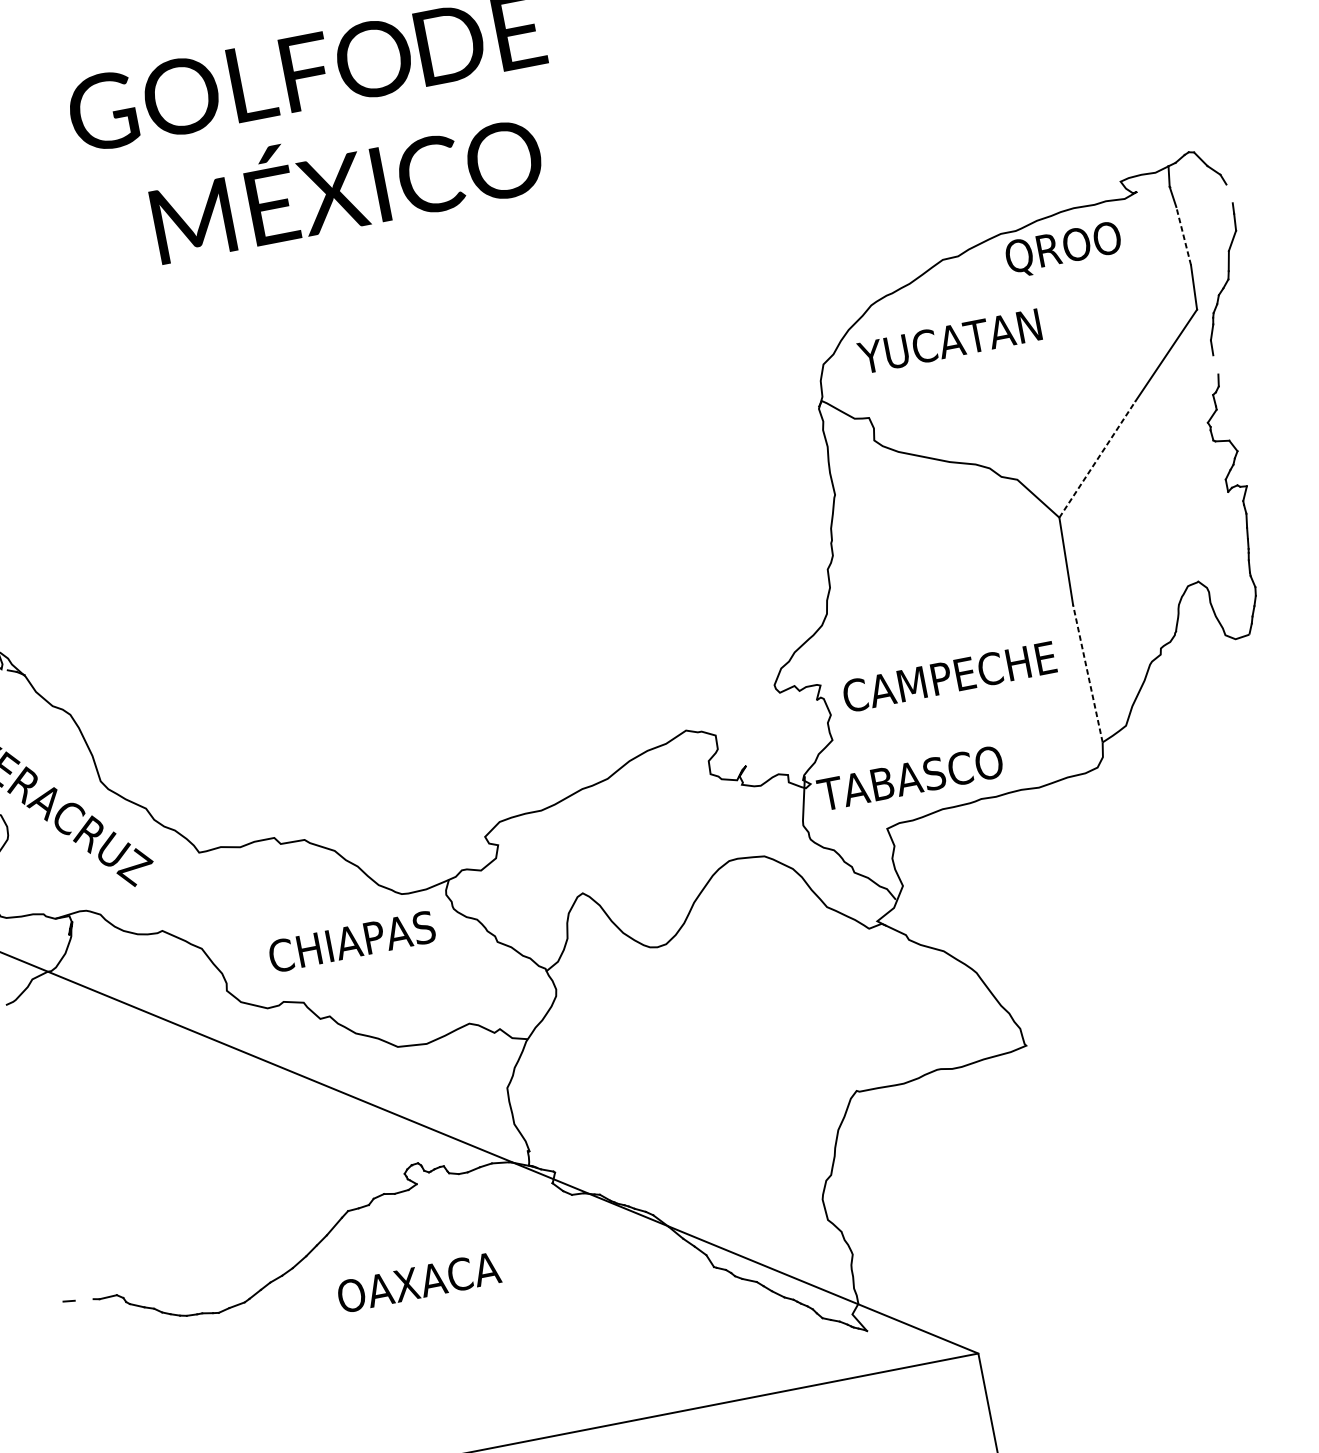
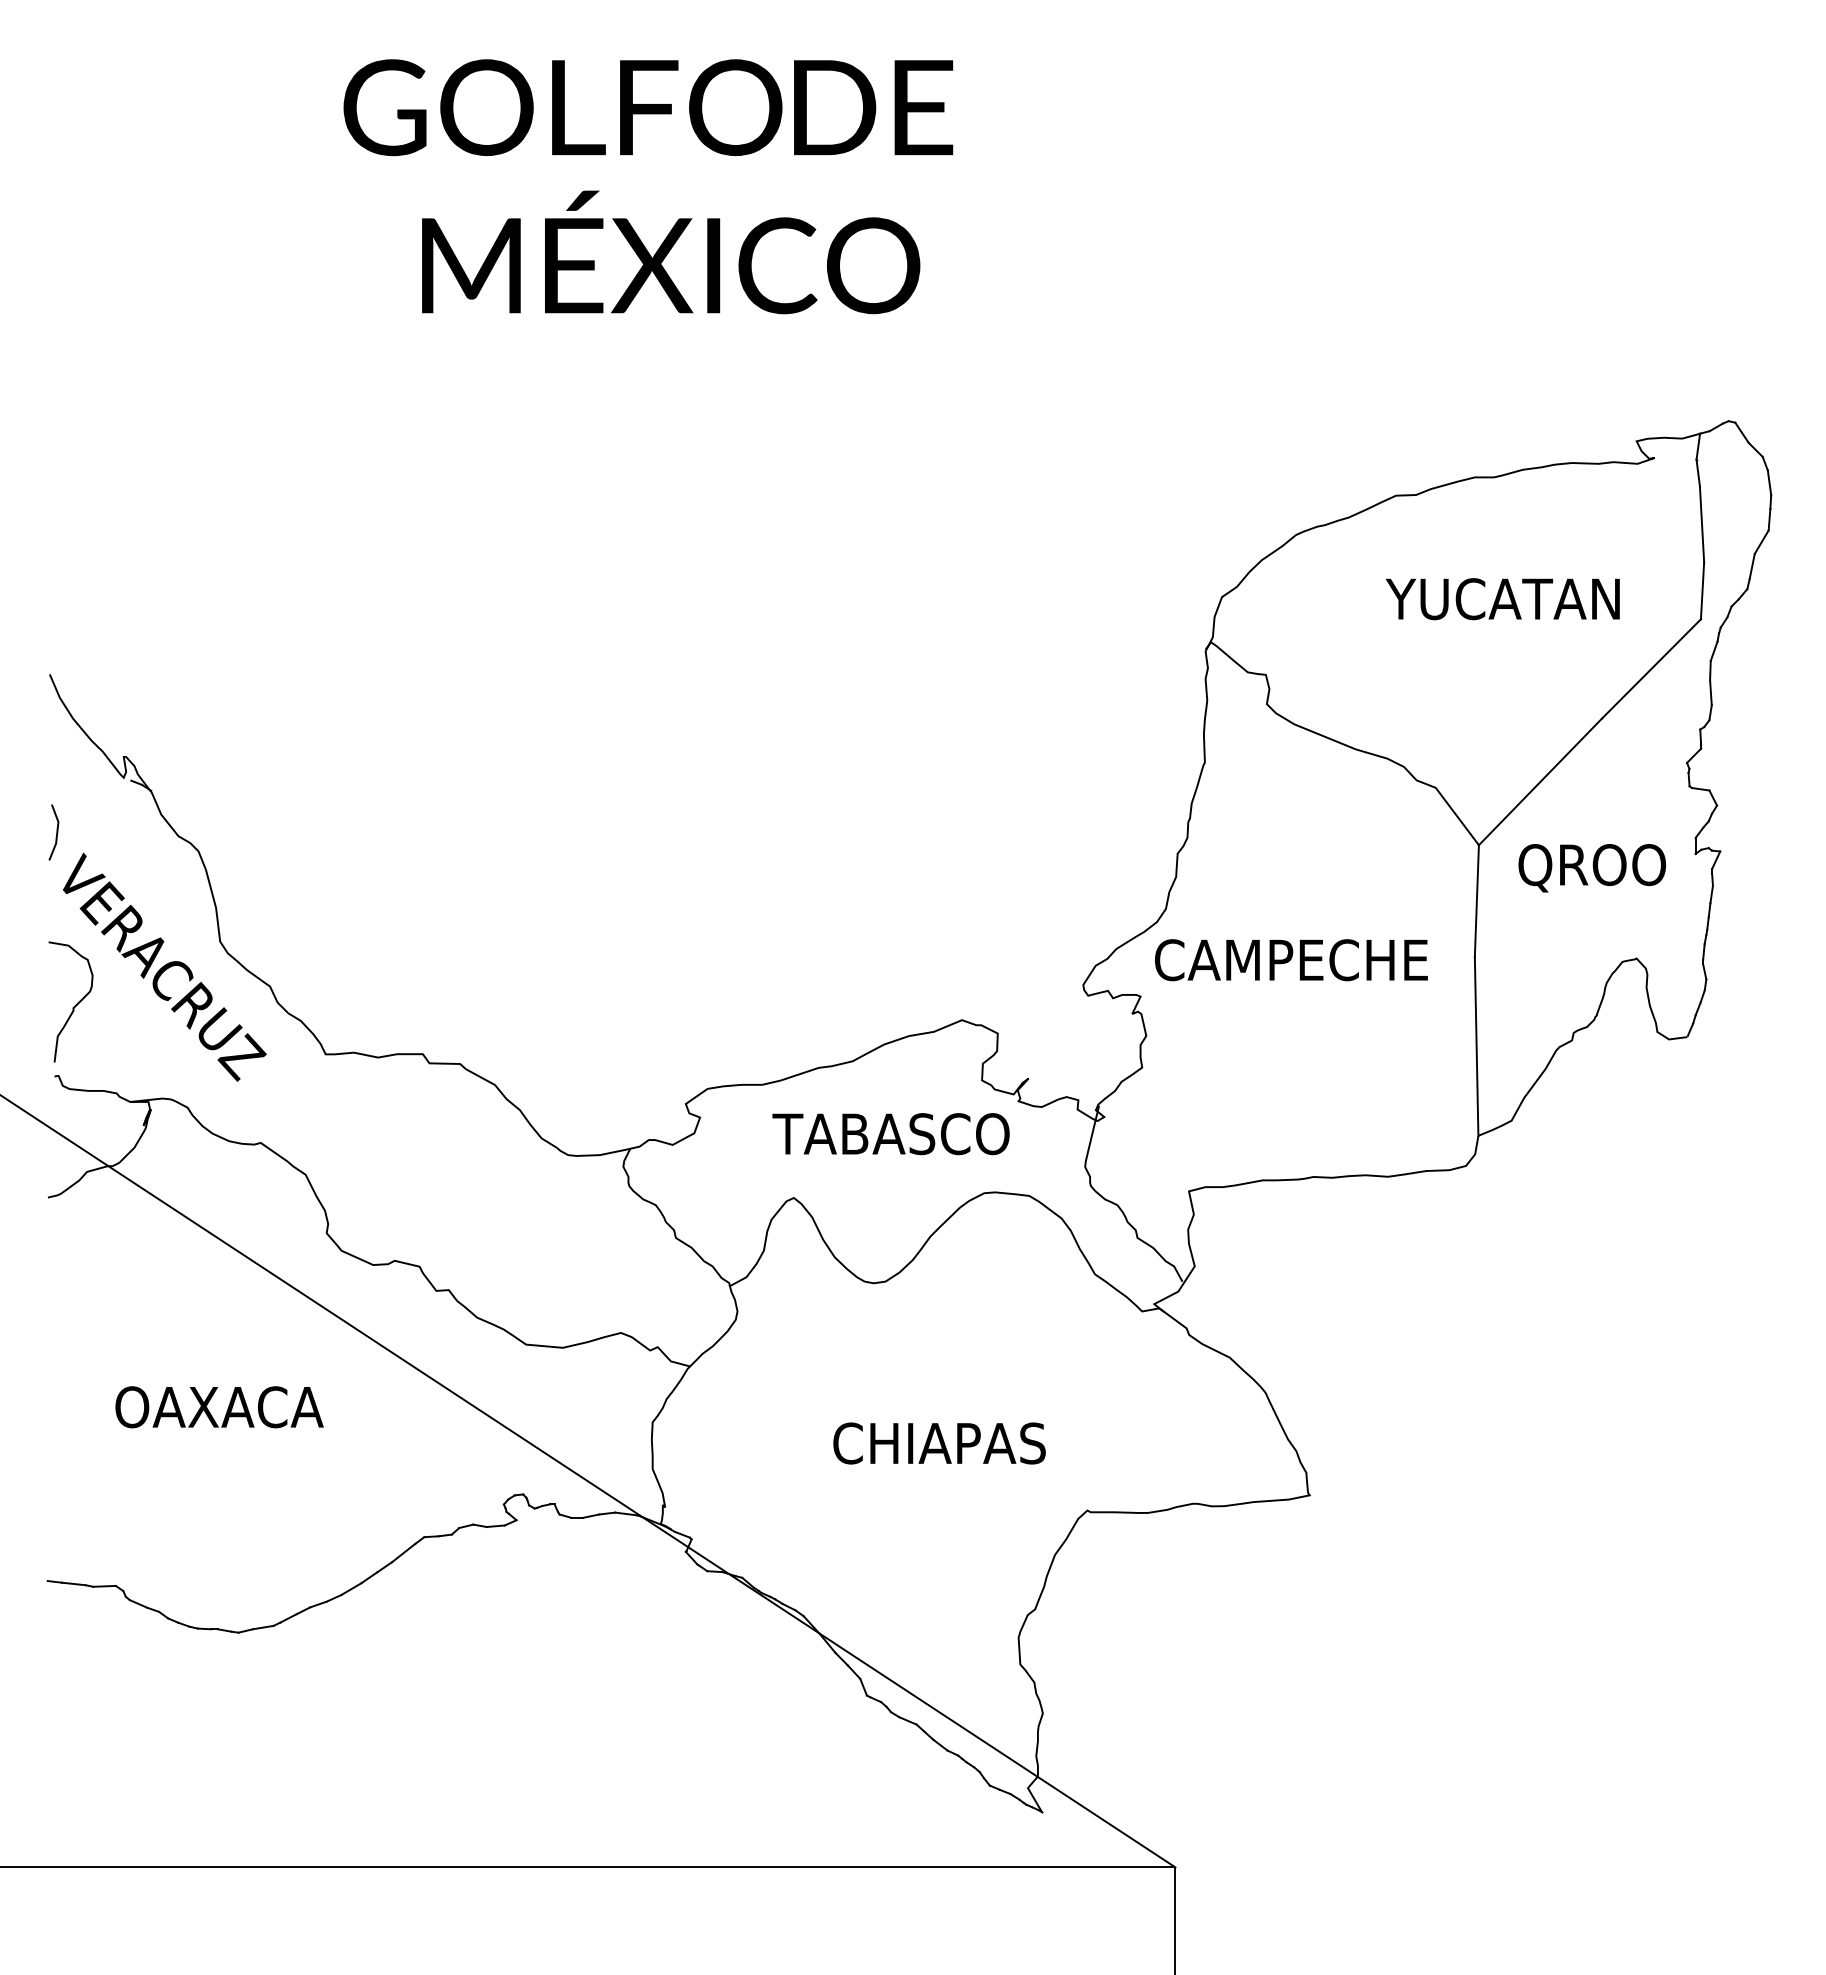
line: (1229, 193) -> (1769, 482), added
line: (1183, 235) -> (1702, 523), dashed -> solid
text: (1063, 249) -> (1592, 868), moved
text: (949, 341) -> (1502, 599), moved
line: (1215, 364) -> (1710, 692), added
line: (1097, 459) -> (1540, 781), dashed -> solid
line: (1087, 672) -> (1476, 1045), dashed -> solid
text: (949, 677) -> (1291, 960), moved
text: (910, 778) -> (890, 1134), moved
text: (352, 941) -> (939, 1443), moved
text: (419, 1282) -> (219, 1407), moved
line: (83, 1299) -> (73, 1583), added

